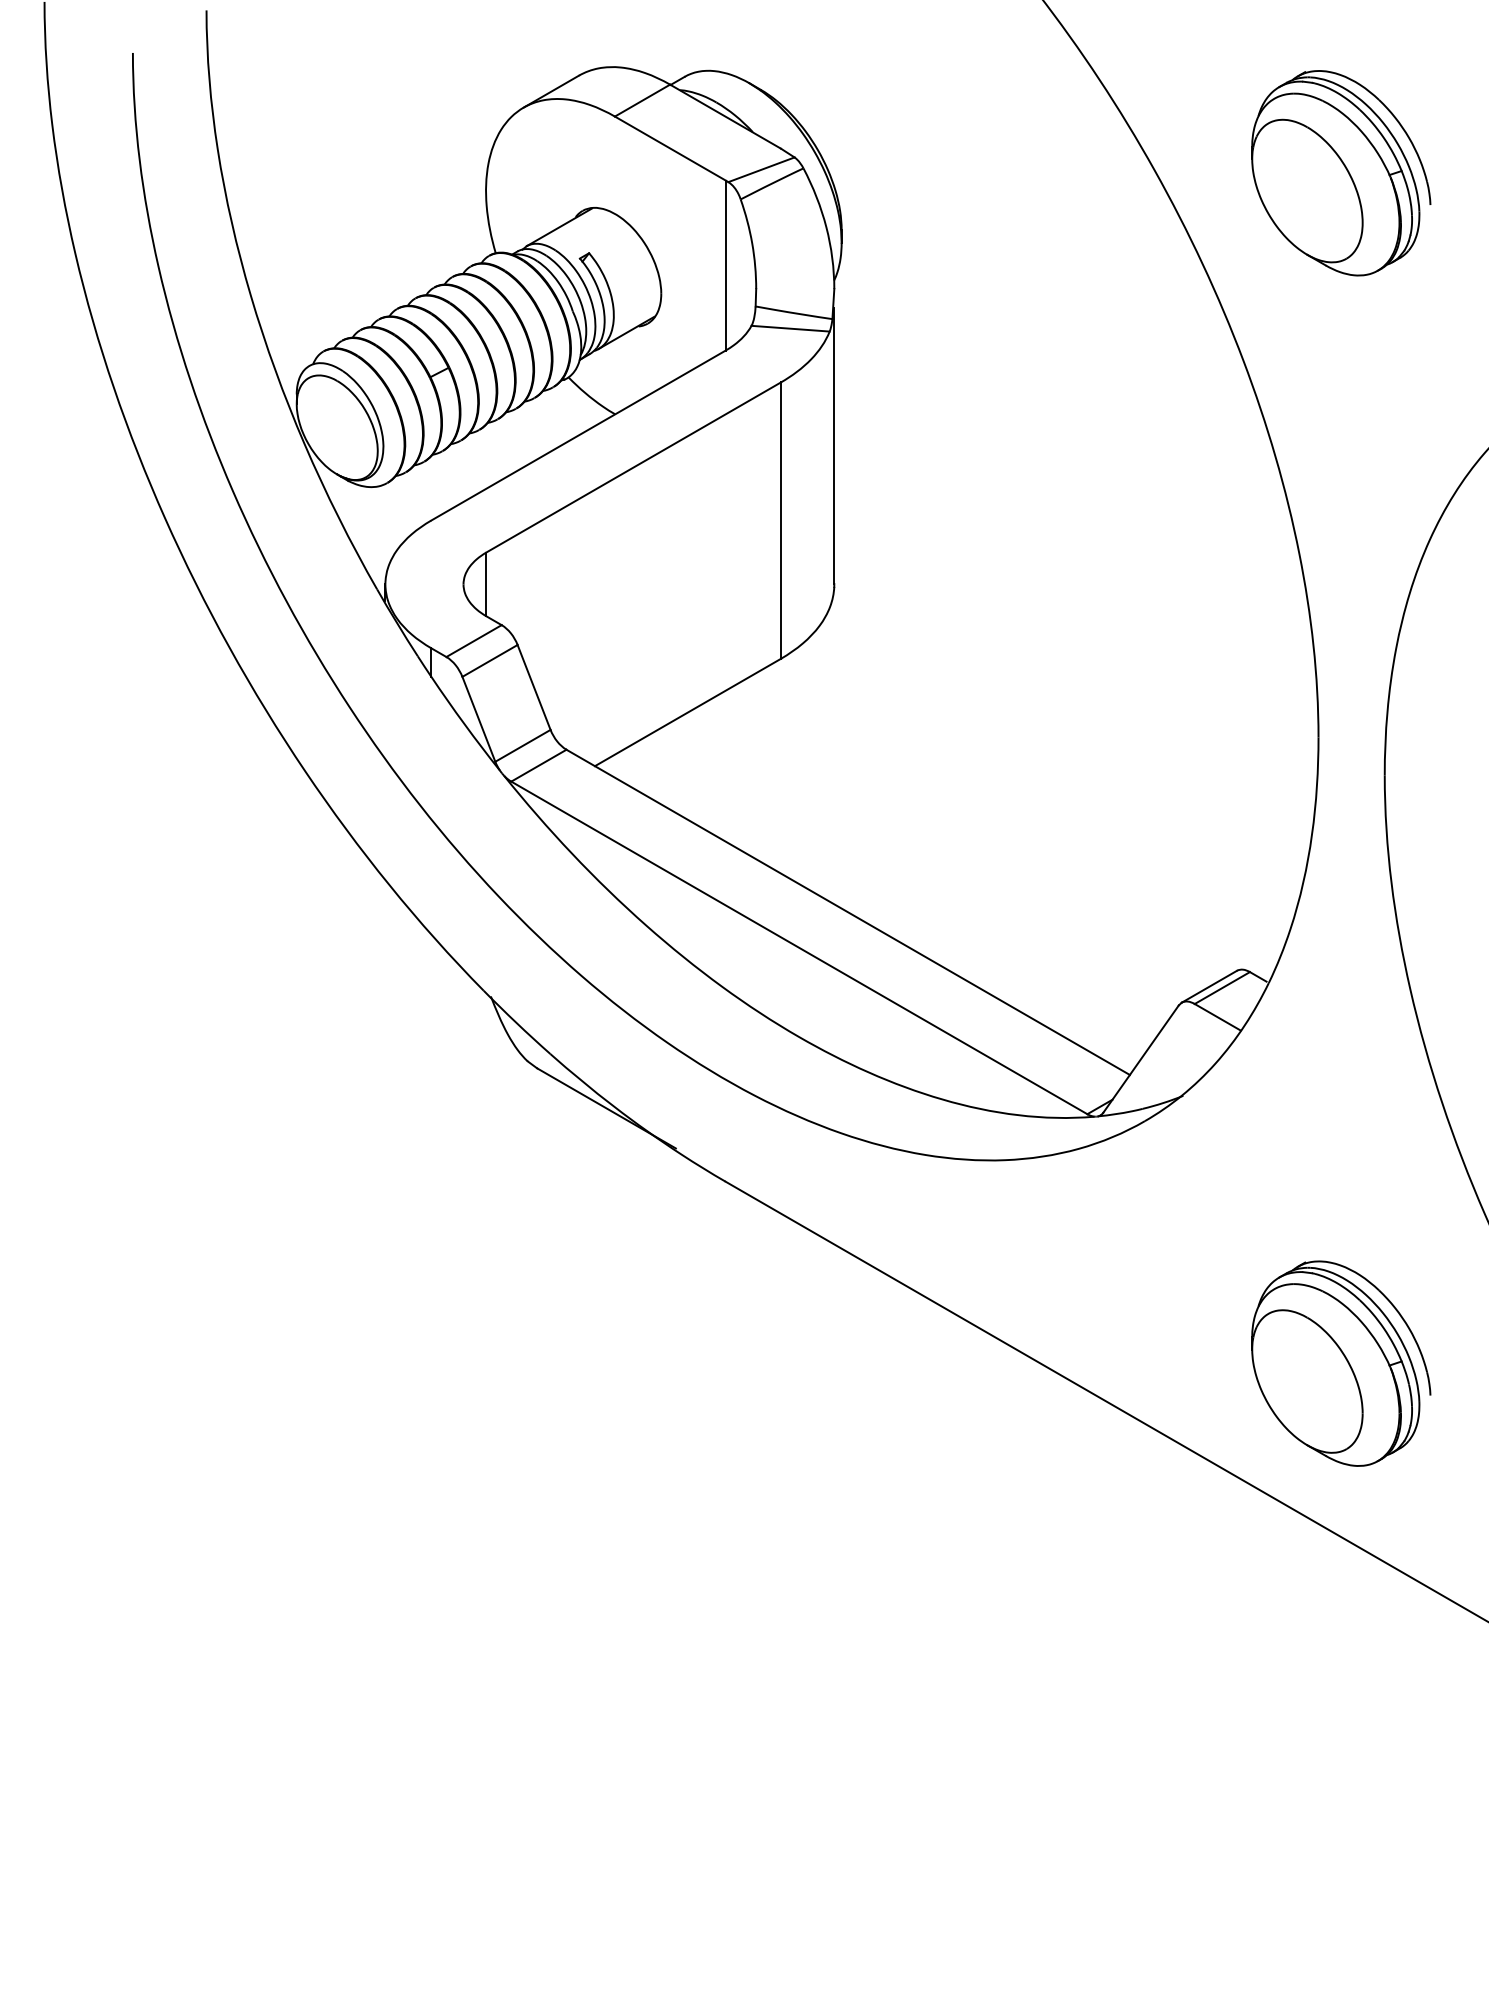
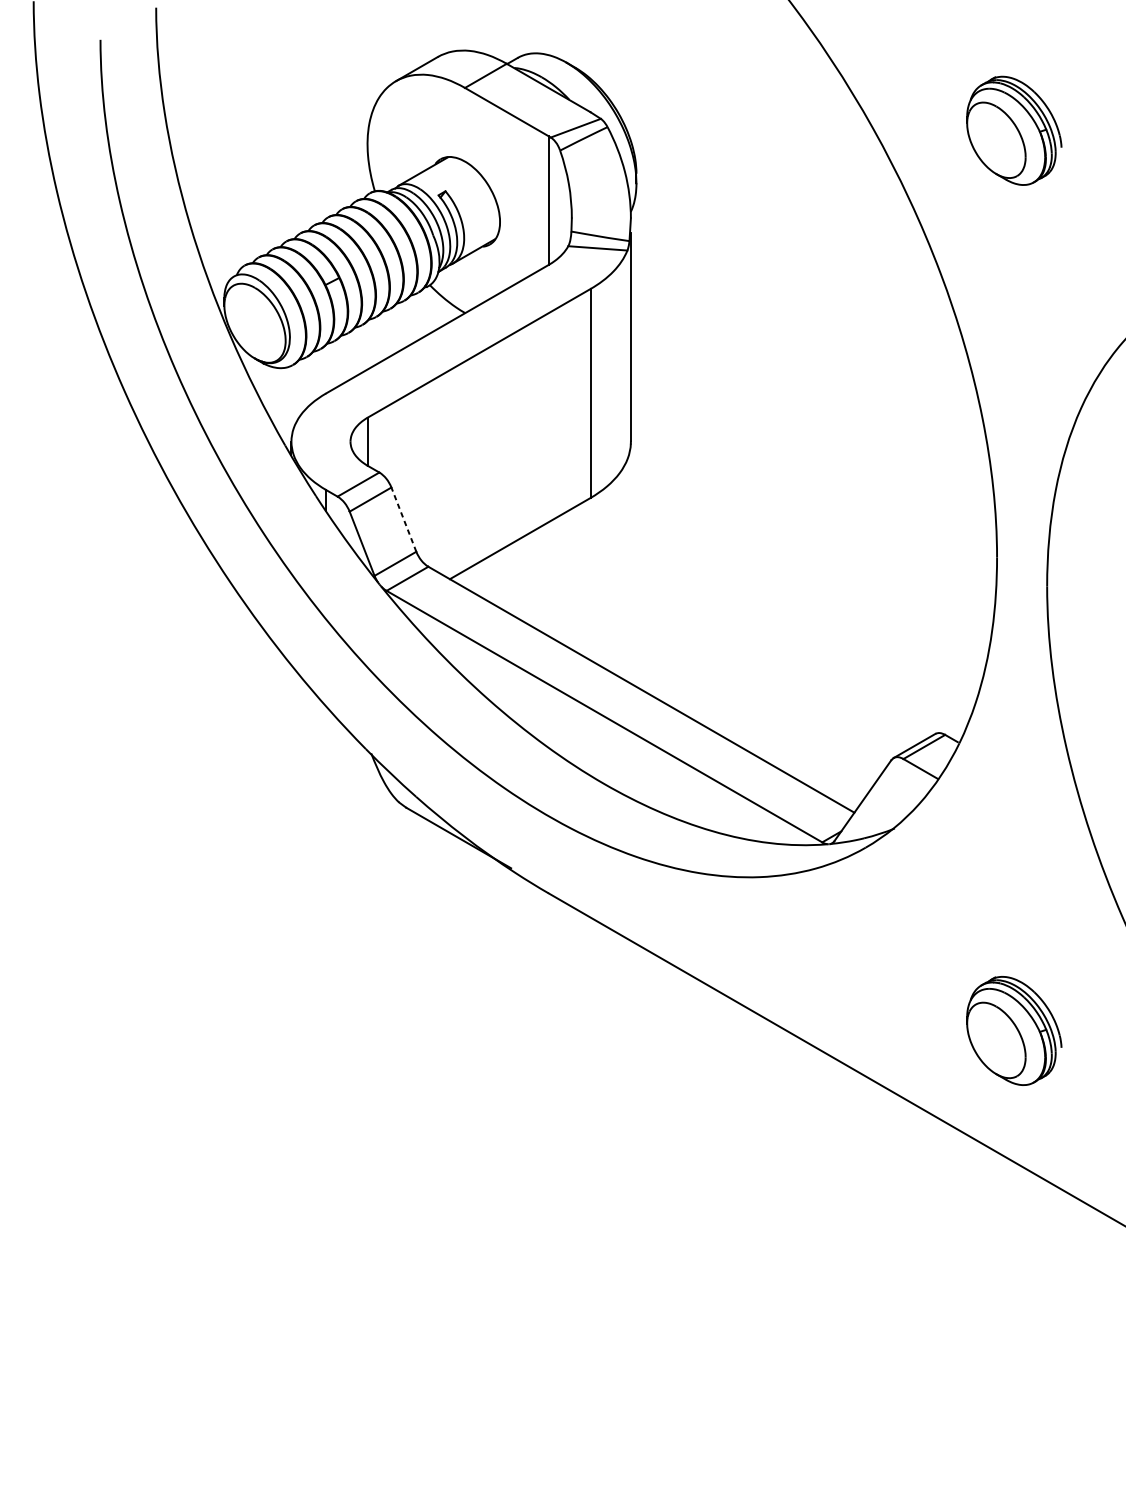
part: (1341, 173) -> (1014, 131), size x0.7
line: (534, 687) -> (404, 519), solid -> dashed
part: (1341, 1363) -> (1014, 1030), size x0.7

